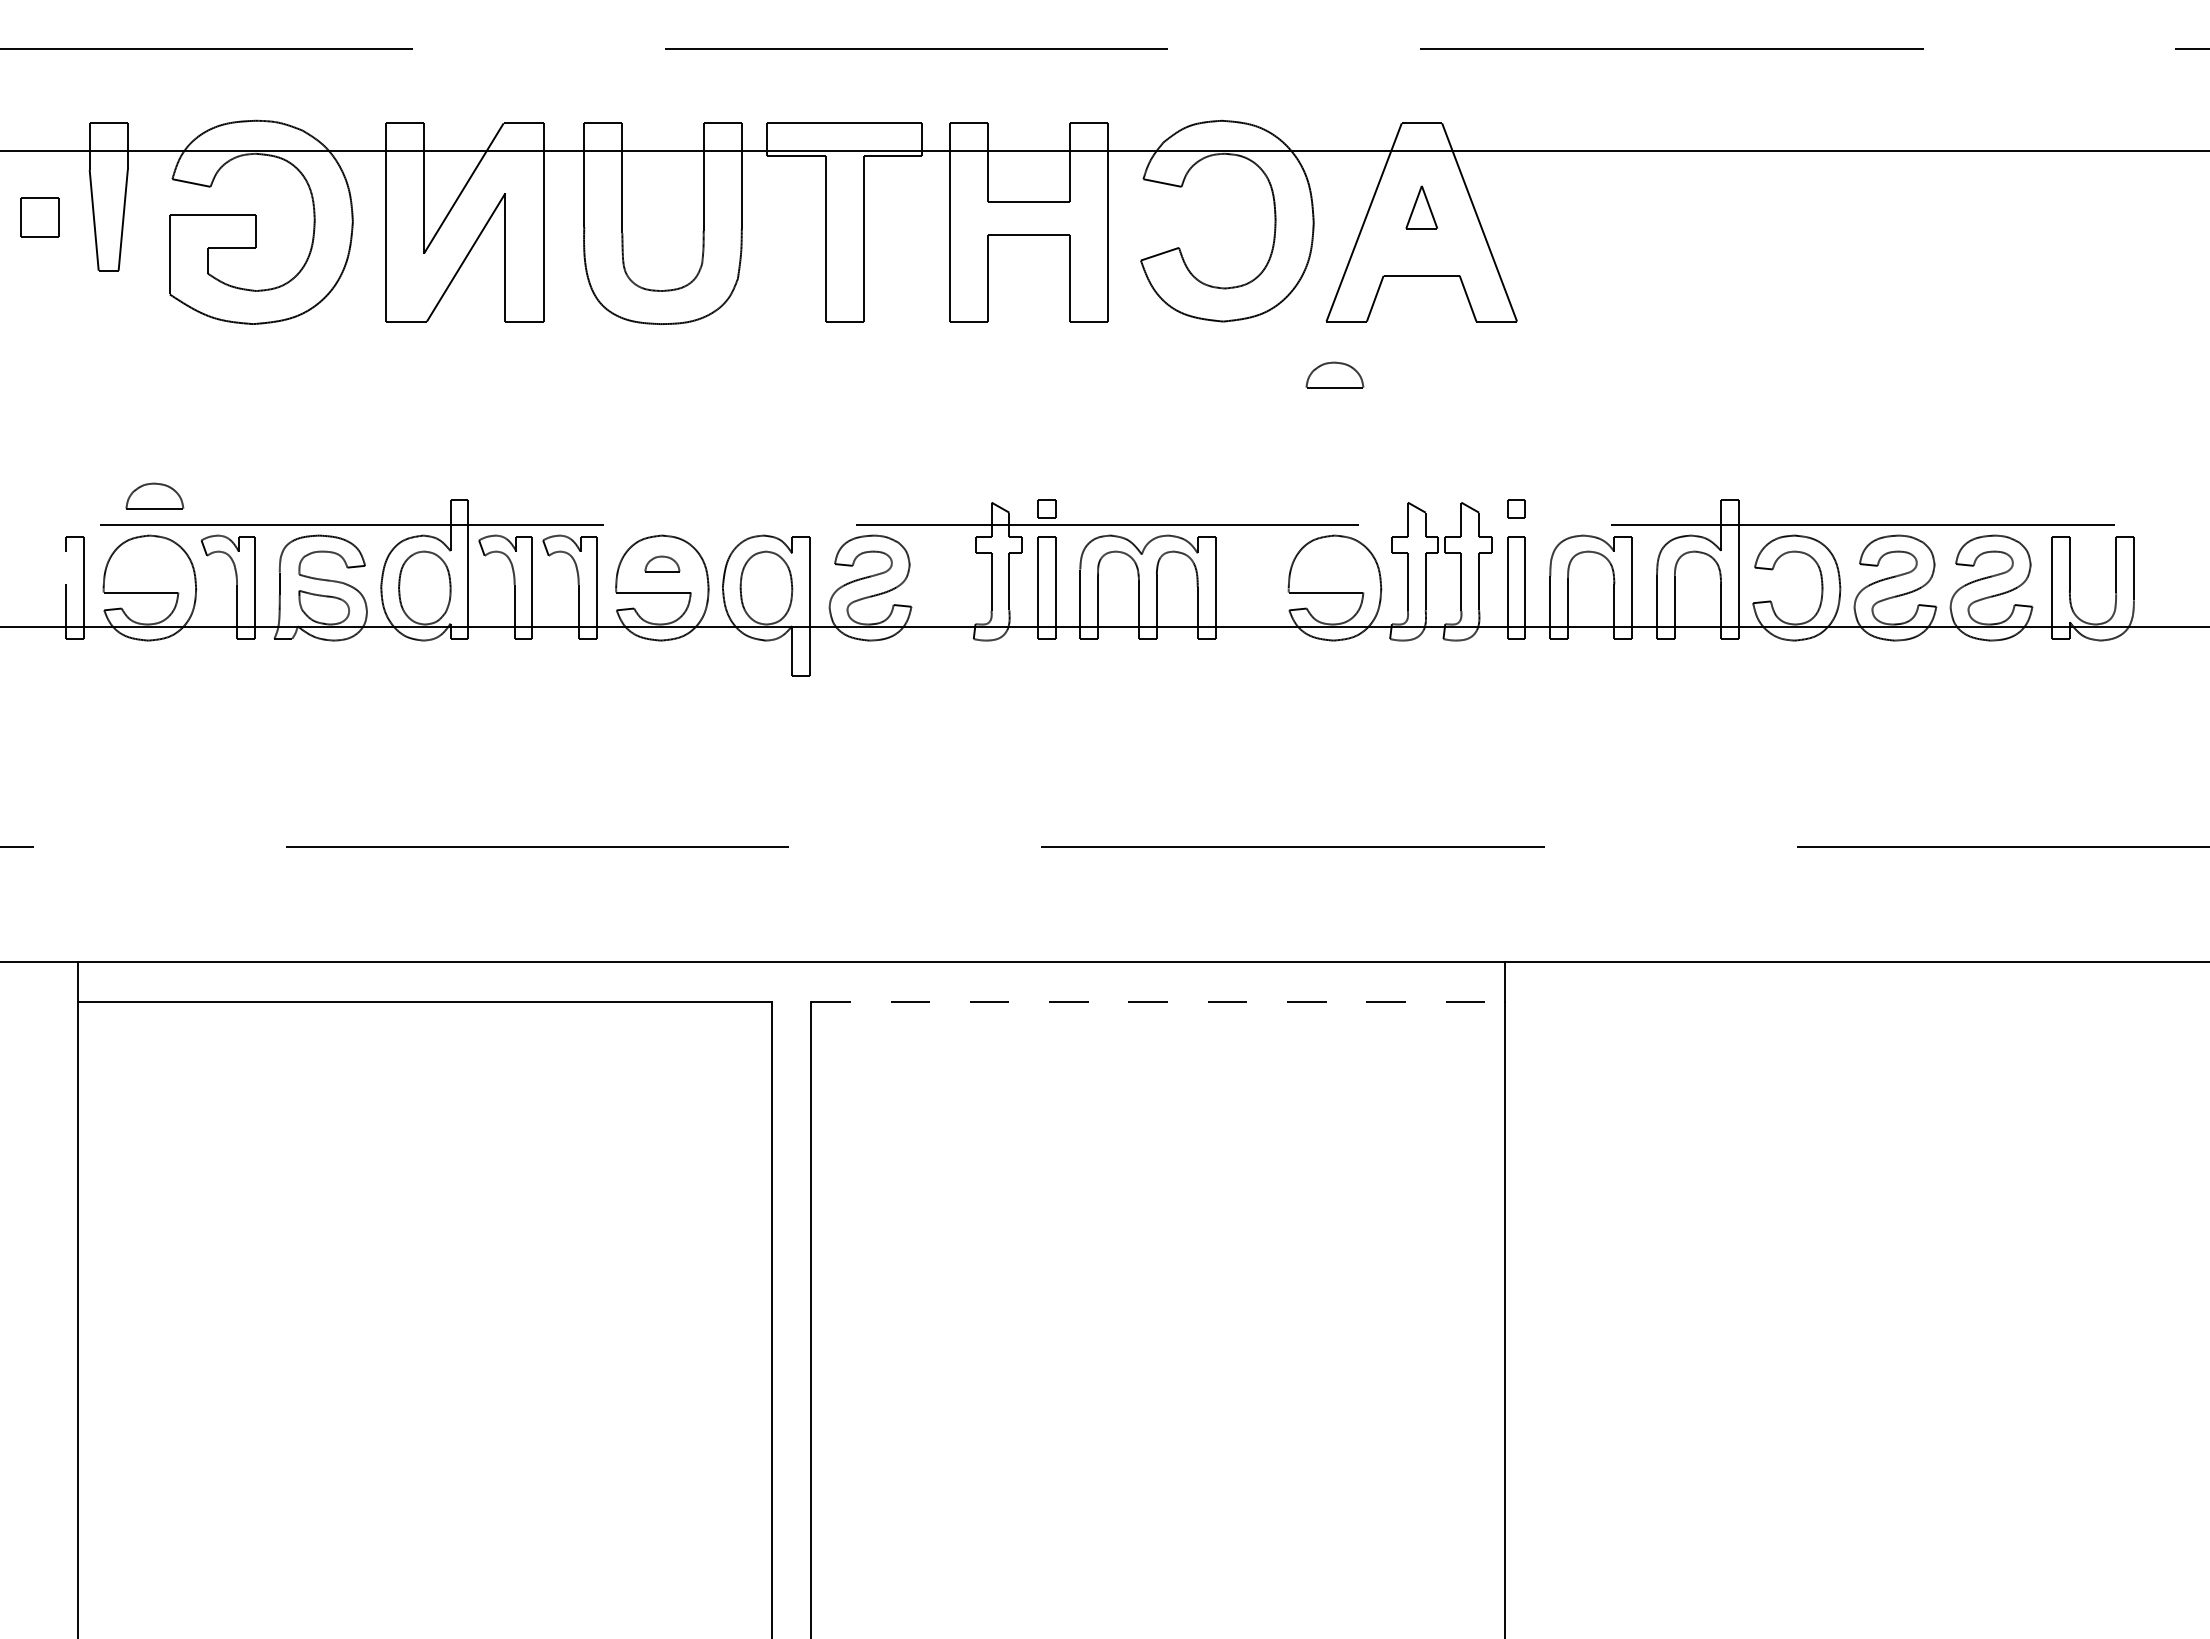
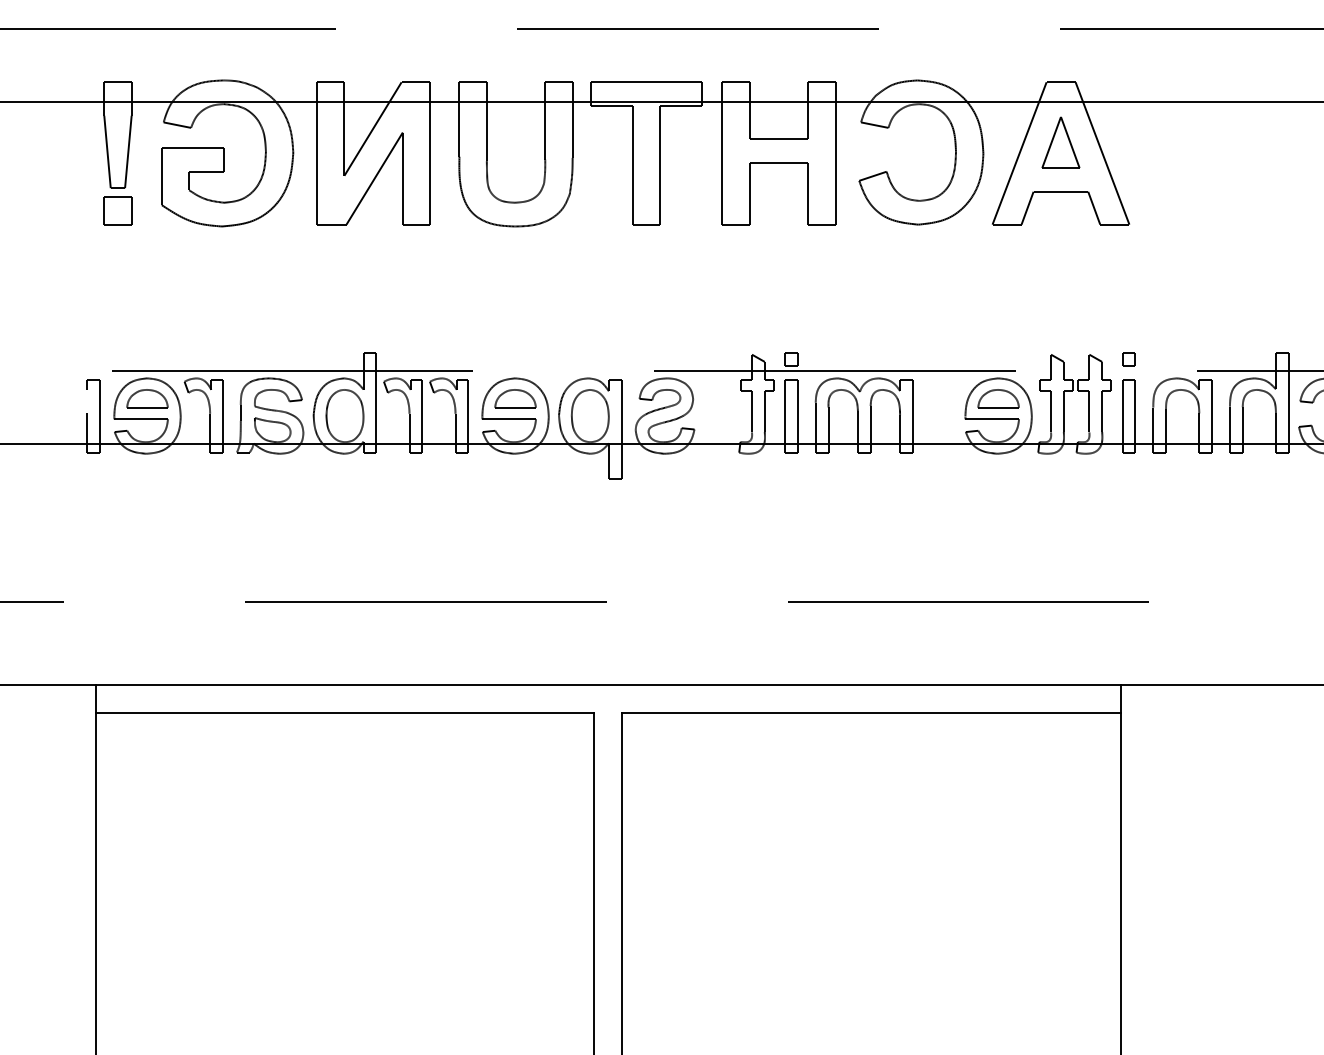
part: (1421, 207) -> (1060, 142), size x1.67
part: (39, 217) -> (117, 210), moved
part: (1334, 374) -> (998, 398), moved
part: (154, 495) -> (147, 398), moved
part: (662, 563) -> (515, 398), size x1.67
line: (1158, 1001) -> (871, 712), dashed -> solid

